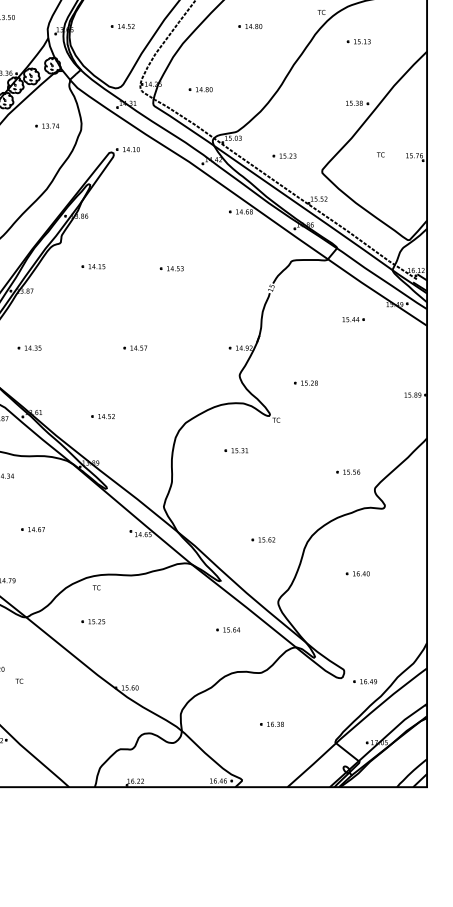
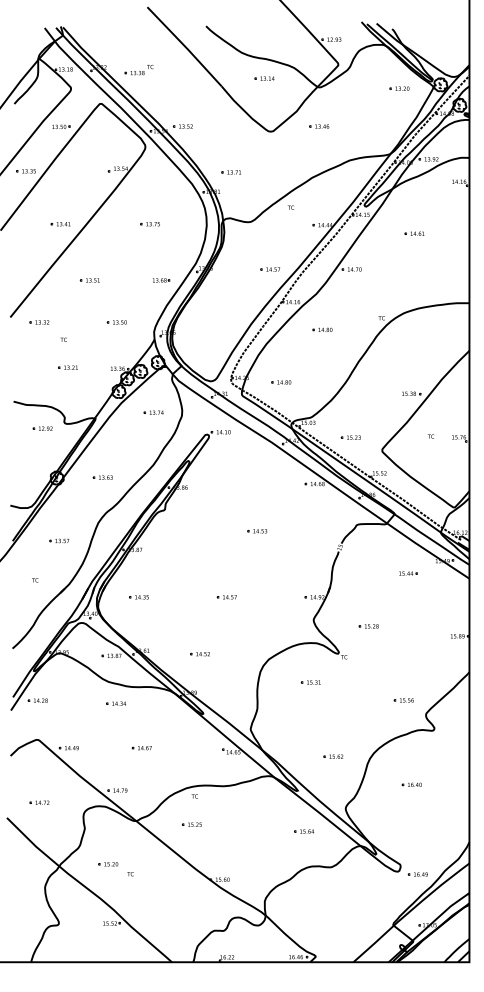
part: (122, 25) -> (216, 329), removed
part: (358, 41) -> (412, 342), removed
part: (92, 266) -> (191, 529), removed
part: (271, 724) -> (340, 910), removed

